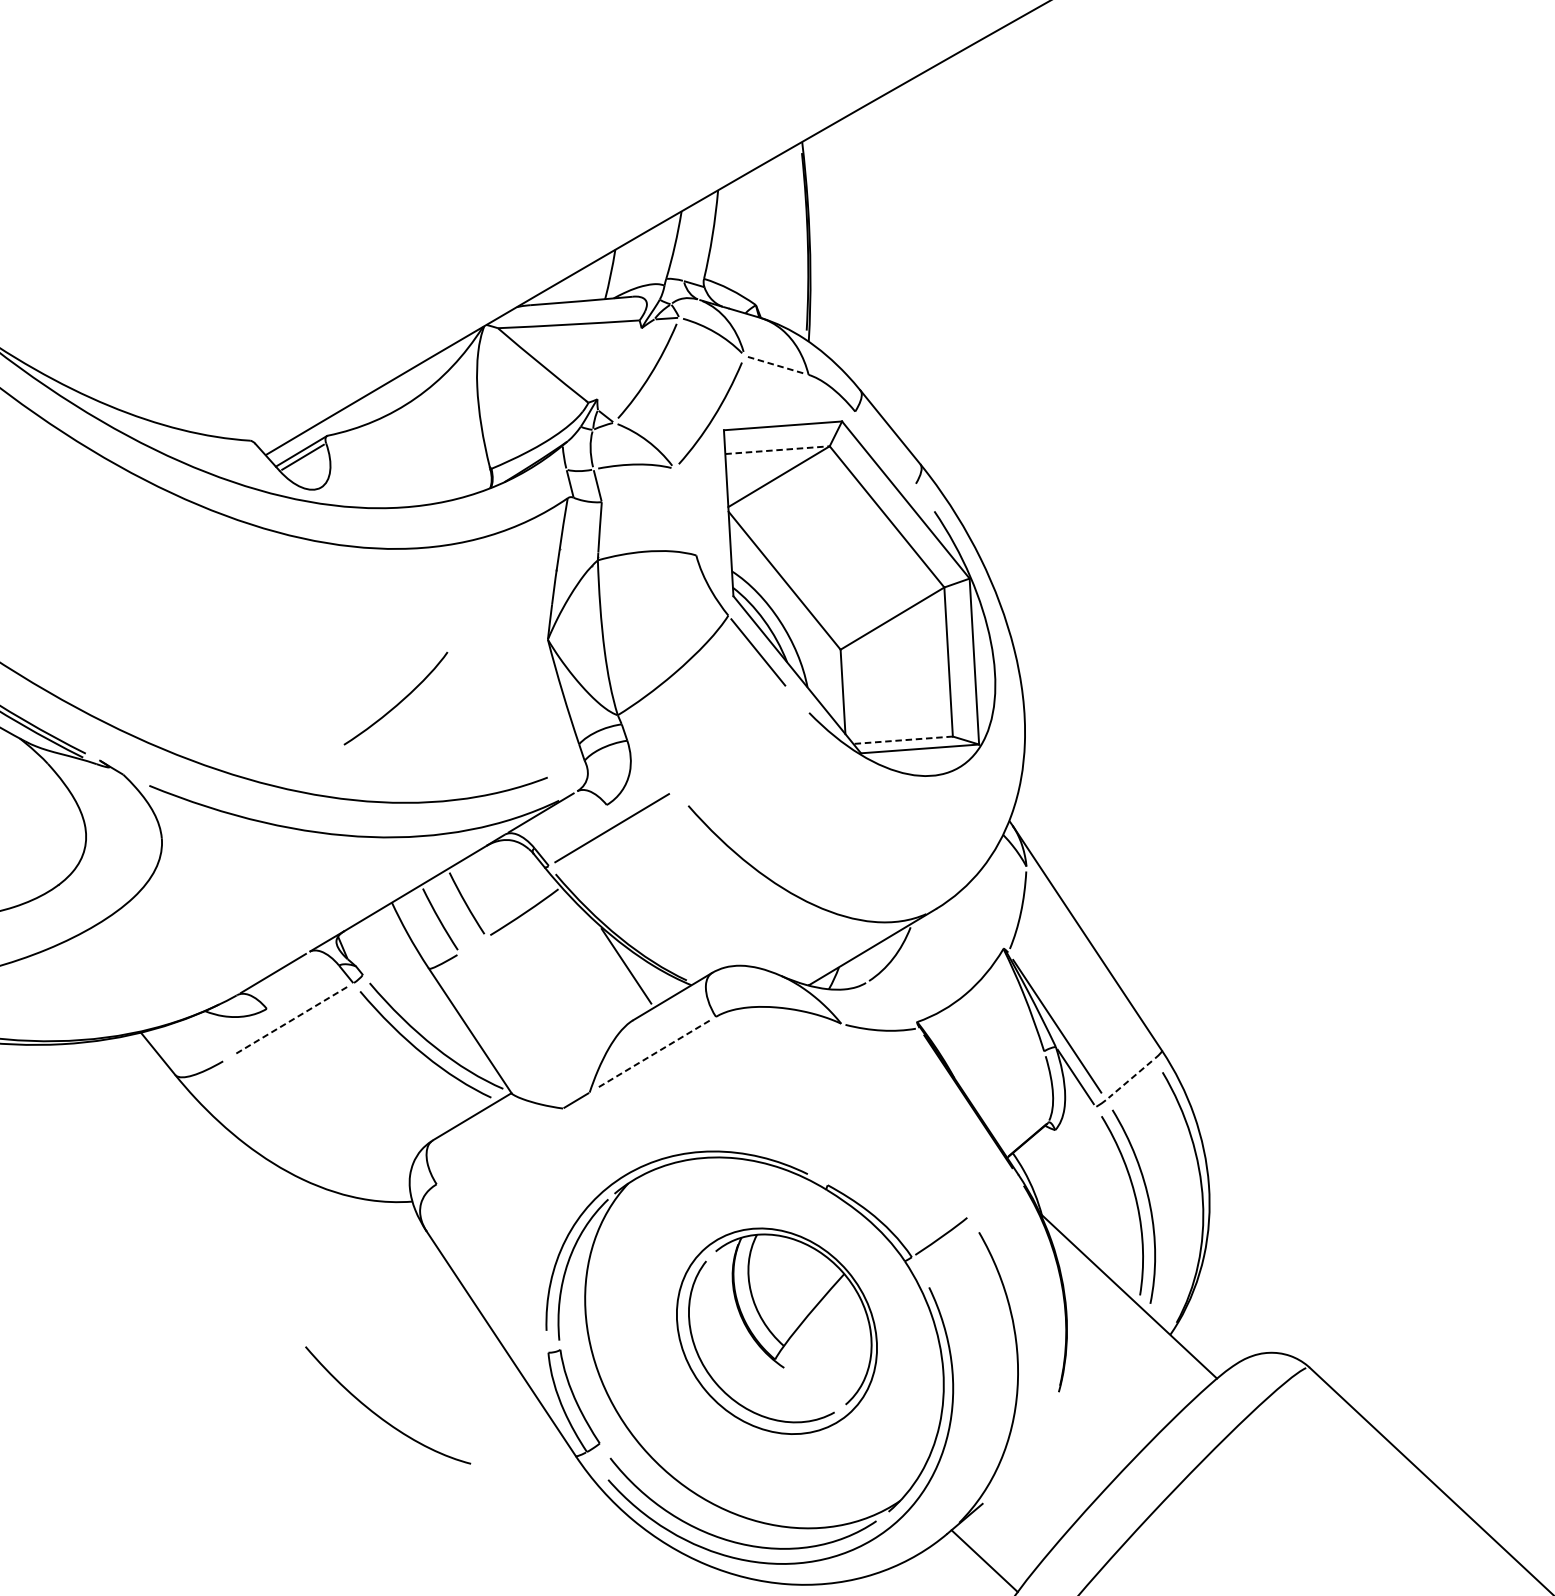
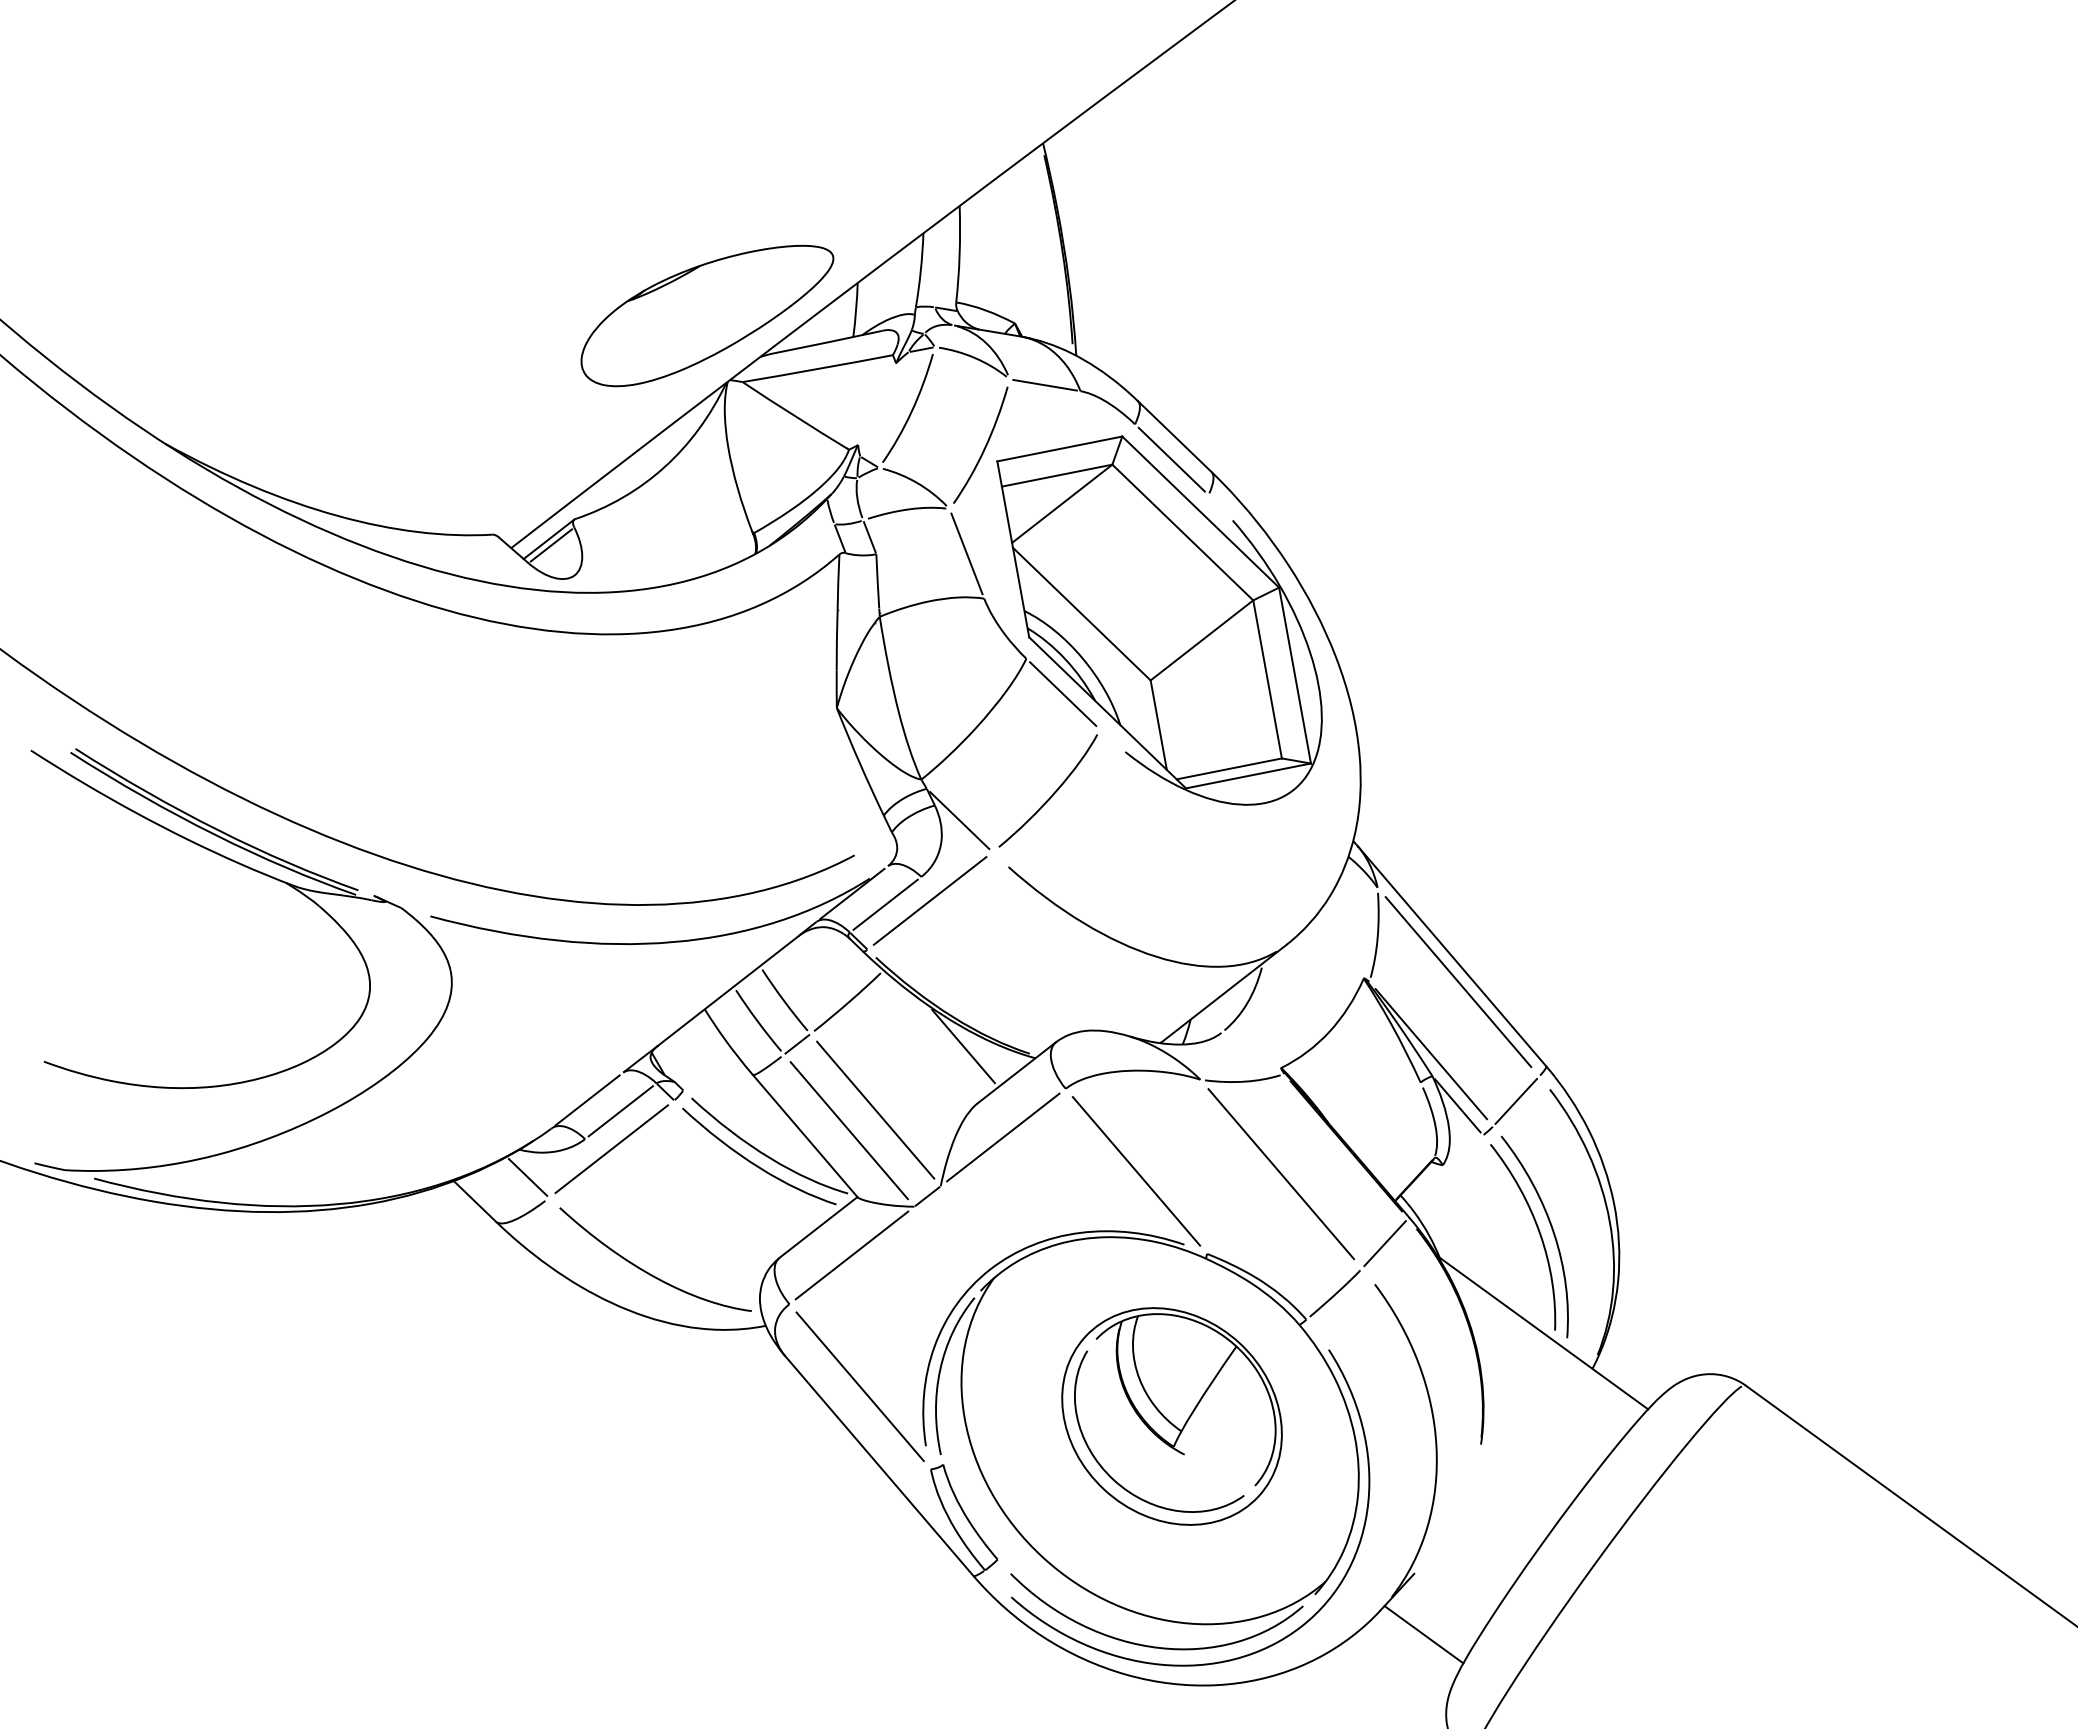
part: (473, 262) -> (707, 315), added
line: (777, 365) -> (1045, 385), dashed -> solid
line: (884, 448) -> (1171, 459), added
line: (777, 450) -> (1057, 475), dashed -> solid
line: (685, 511) -> (966, 553), added
curve: (400, 700) -> (1053, 792), moved
line: (903, 739) -> (1229, 768), dashed -> solid
line: (648, 757) -> (959, 820), added
line: (570, 826) -> (885, 904), added
line: (473, 945) -> (797, 1044), added
line: (1090, 963) -> (1458, 982), added
line: (302, 987) -> (620, 1111), added
line: (538, 1014) -> (875, 1109), added
line: (290, 1021) -> (611, 1149), dashed -> solid
line: (510, 1030) -> (848, 1130), added
line: (209, 1036) -> (527, 1176), added
line: (652, 1054) -> (1002, 1137), dashed -> solid
line: (1130, 1079) -> (1516, 1101), dashed -> solid
line: (771, 1101) -> (1136, 1171), added
line: (905, 1120) -> (1281, 1174), added
line: (499, 1146) -> (851, 1255), added
line: (992, 1195) -> (1384, 1243), added
line: (491, 1268) -> (859, 1386), added
curve: (379, 1415) -> (647, 1271), moved

